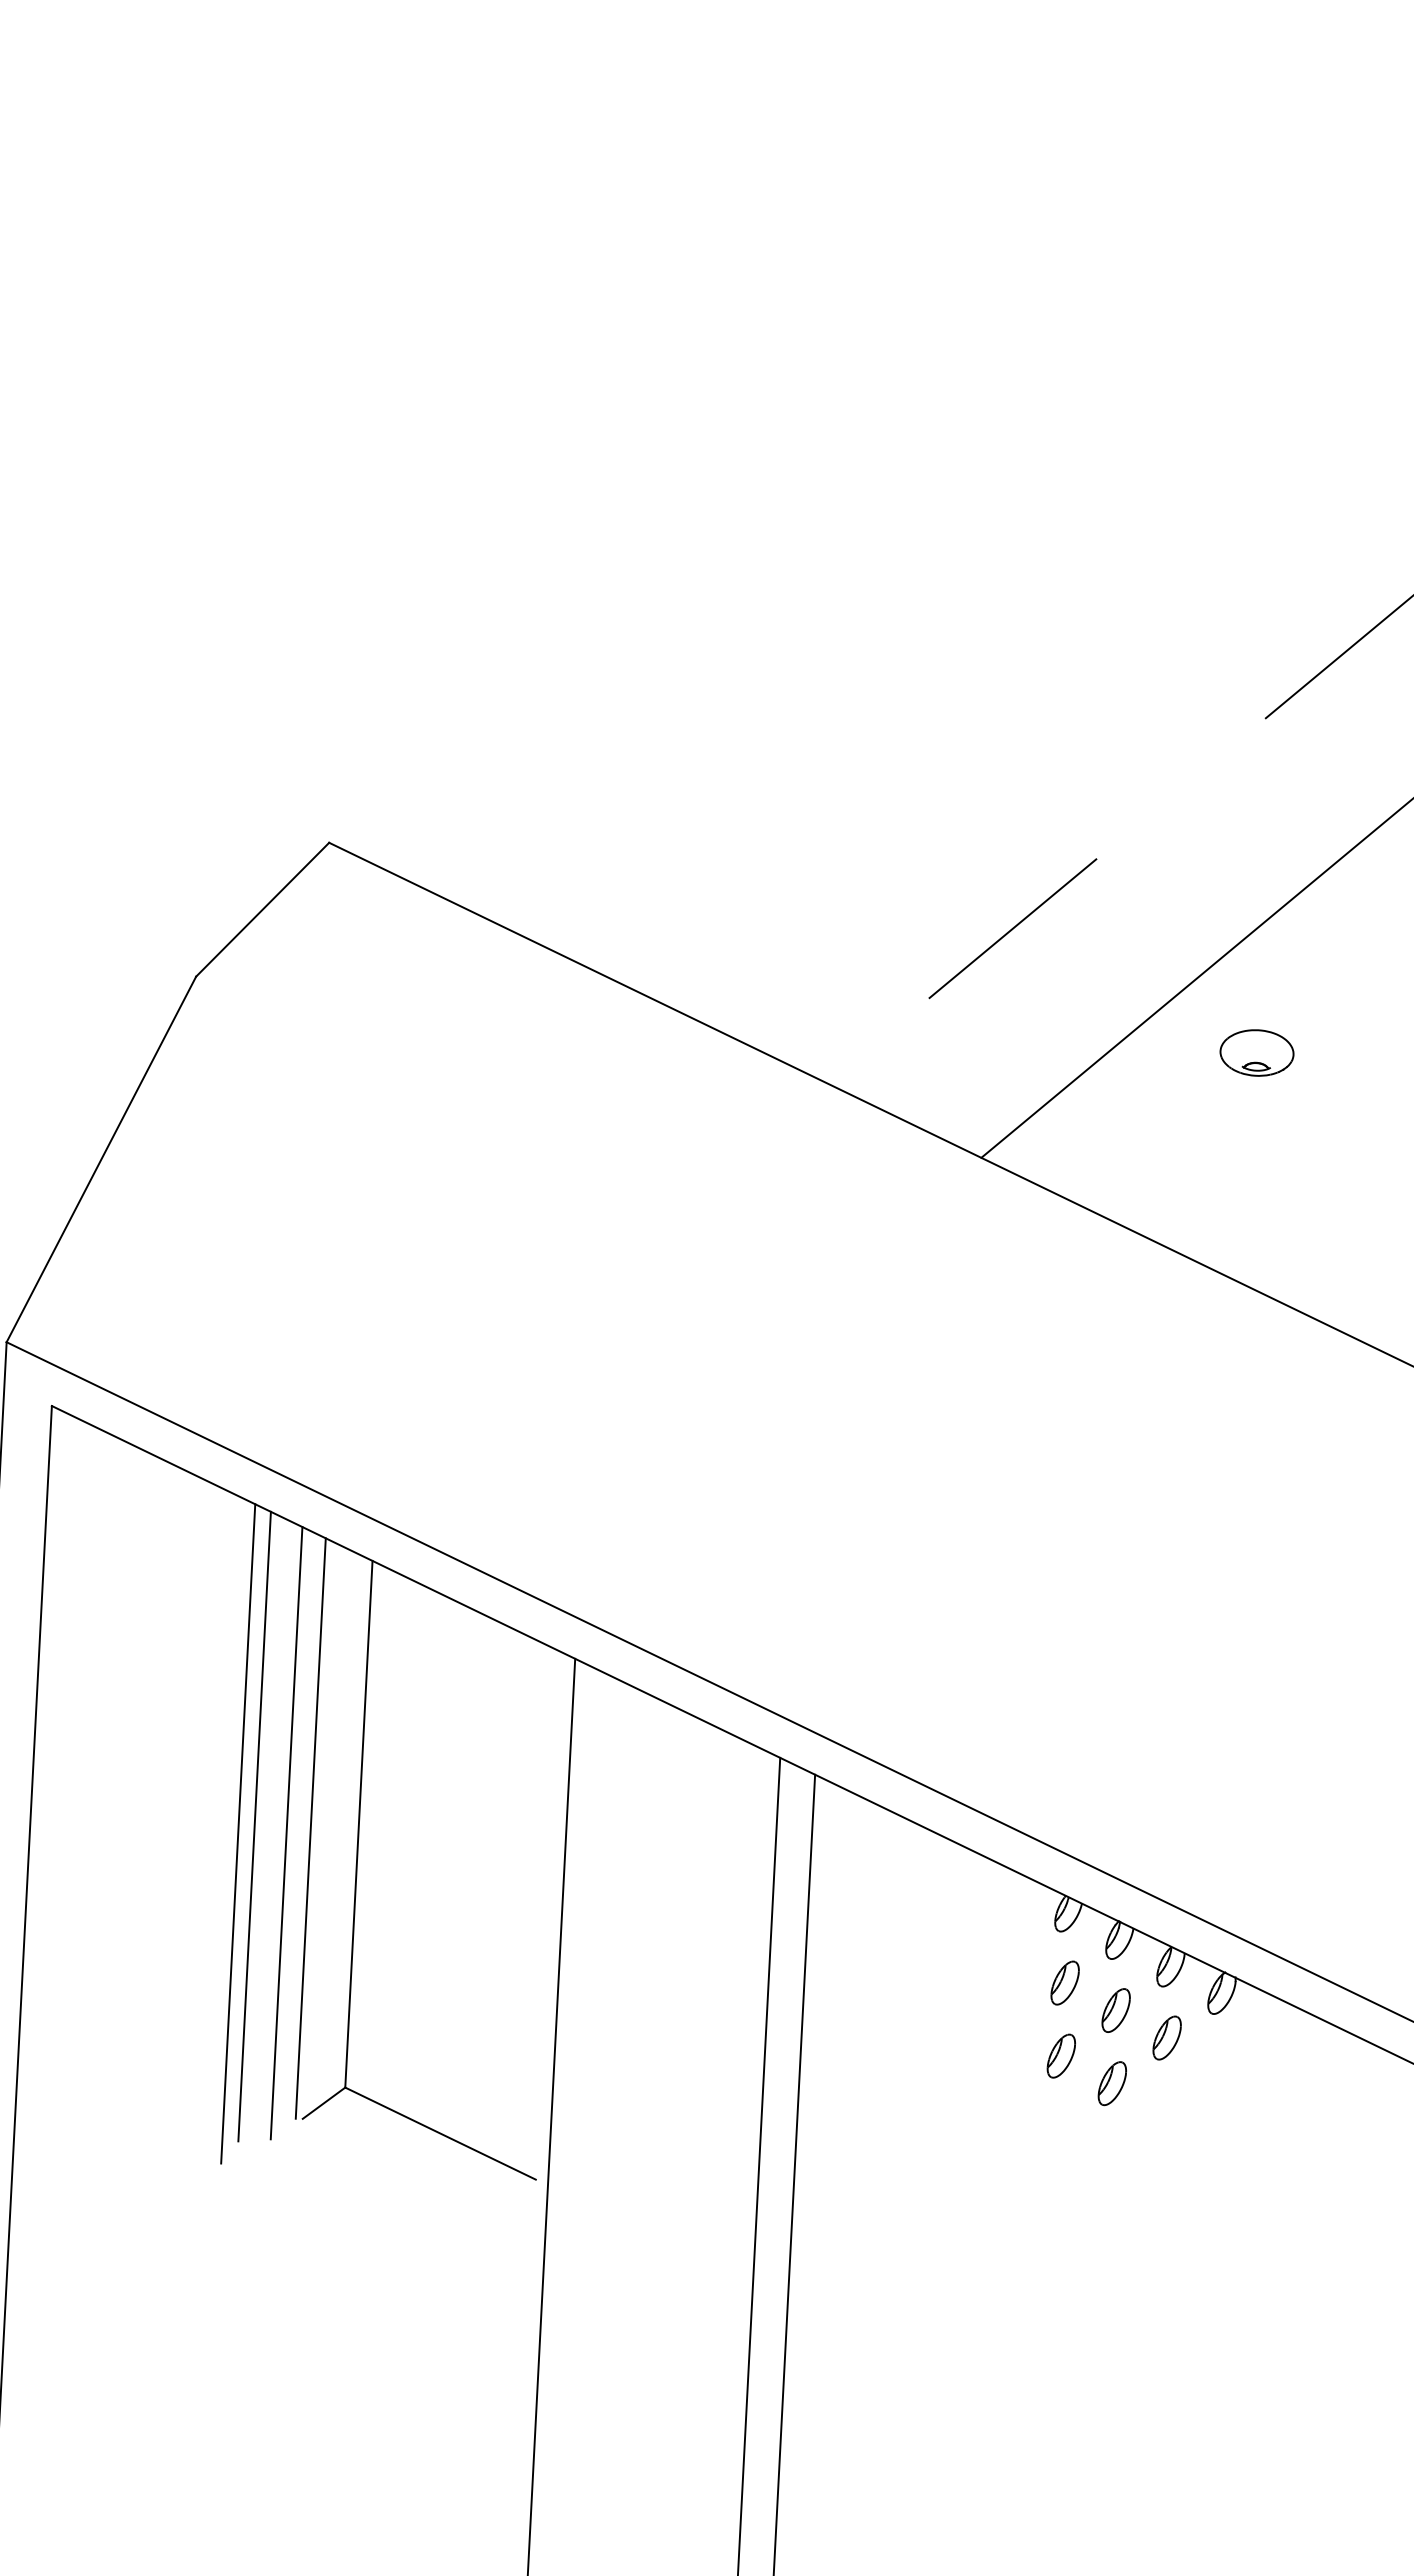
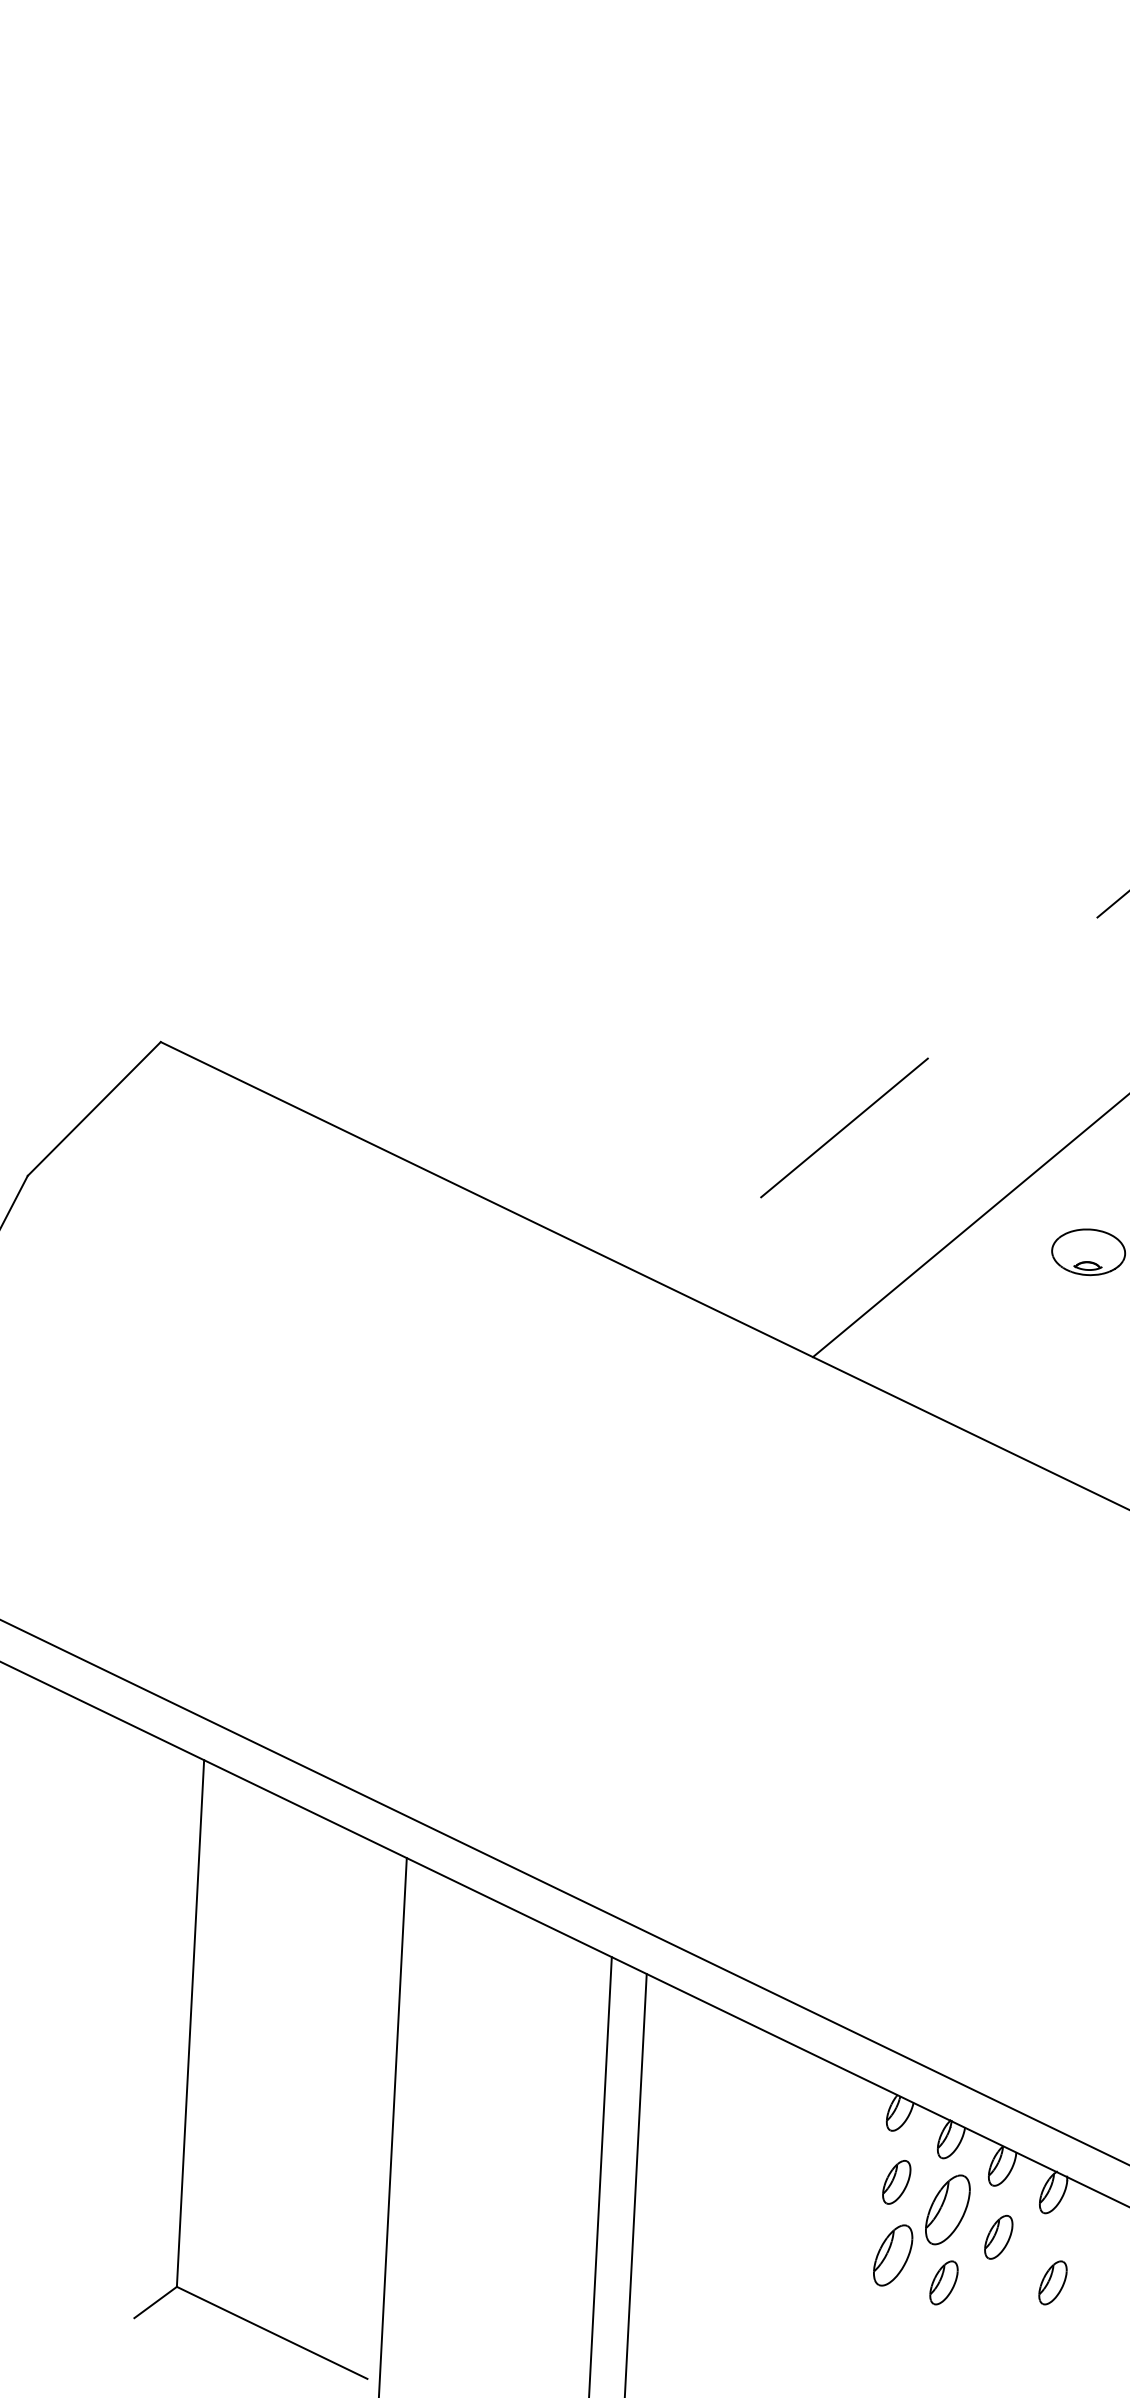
line: (254, 1826) -> (86, 2025), removed
line: (310, 1828) -> (142, 2027), removed
line: (238, 1833) -> (70, 2032), removed
line: (286, 1833) -> (118, 2032), removed
part: (1115, 2010) -> (947, 2209), size x1.6
part: (1060, 2055) -> (892, 2254), size x1.4
part: (1220, 2083) -> (1052, 2282), added

